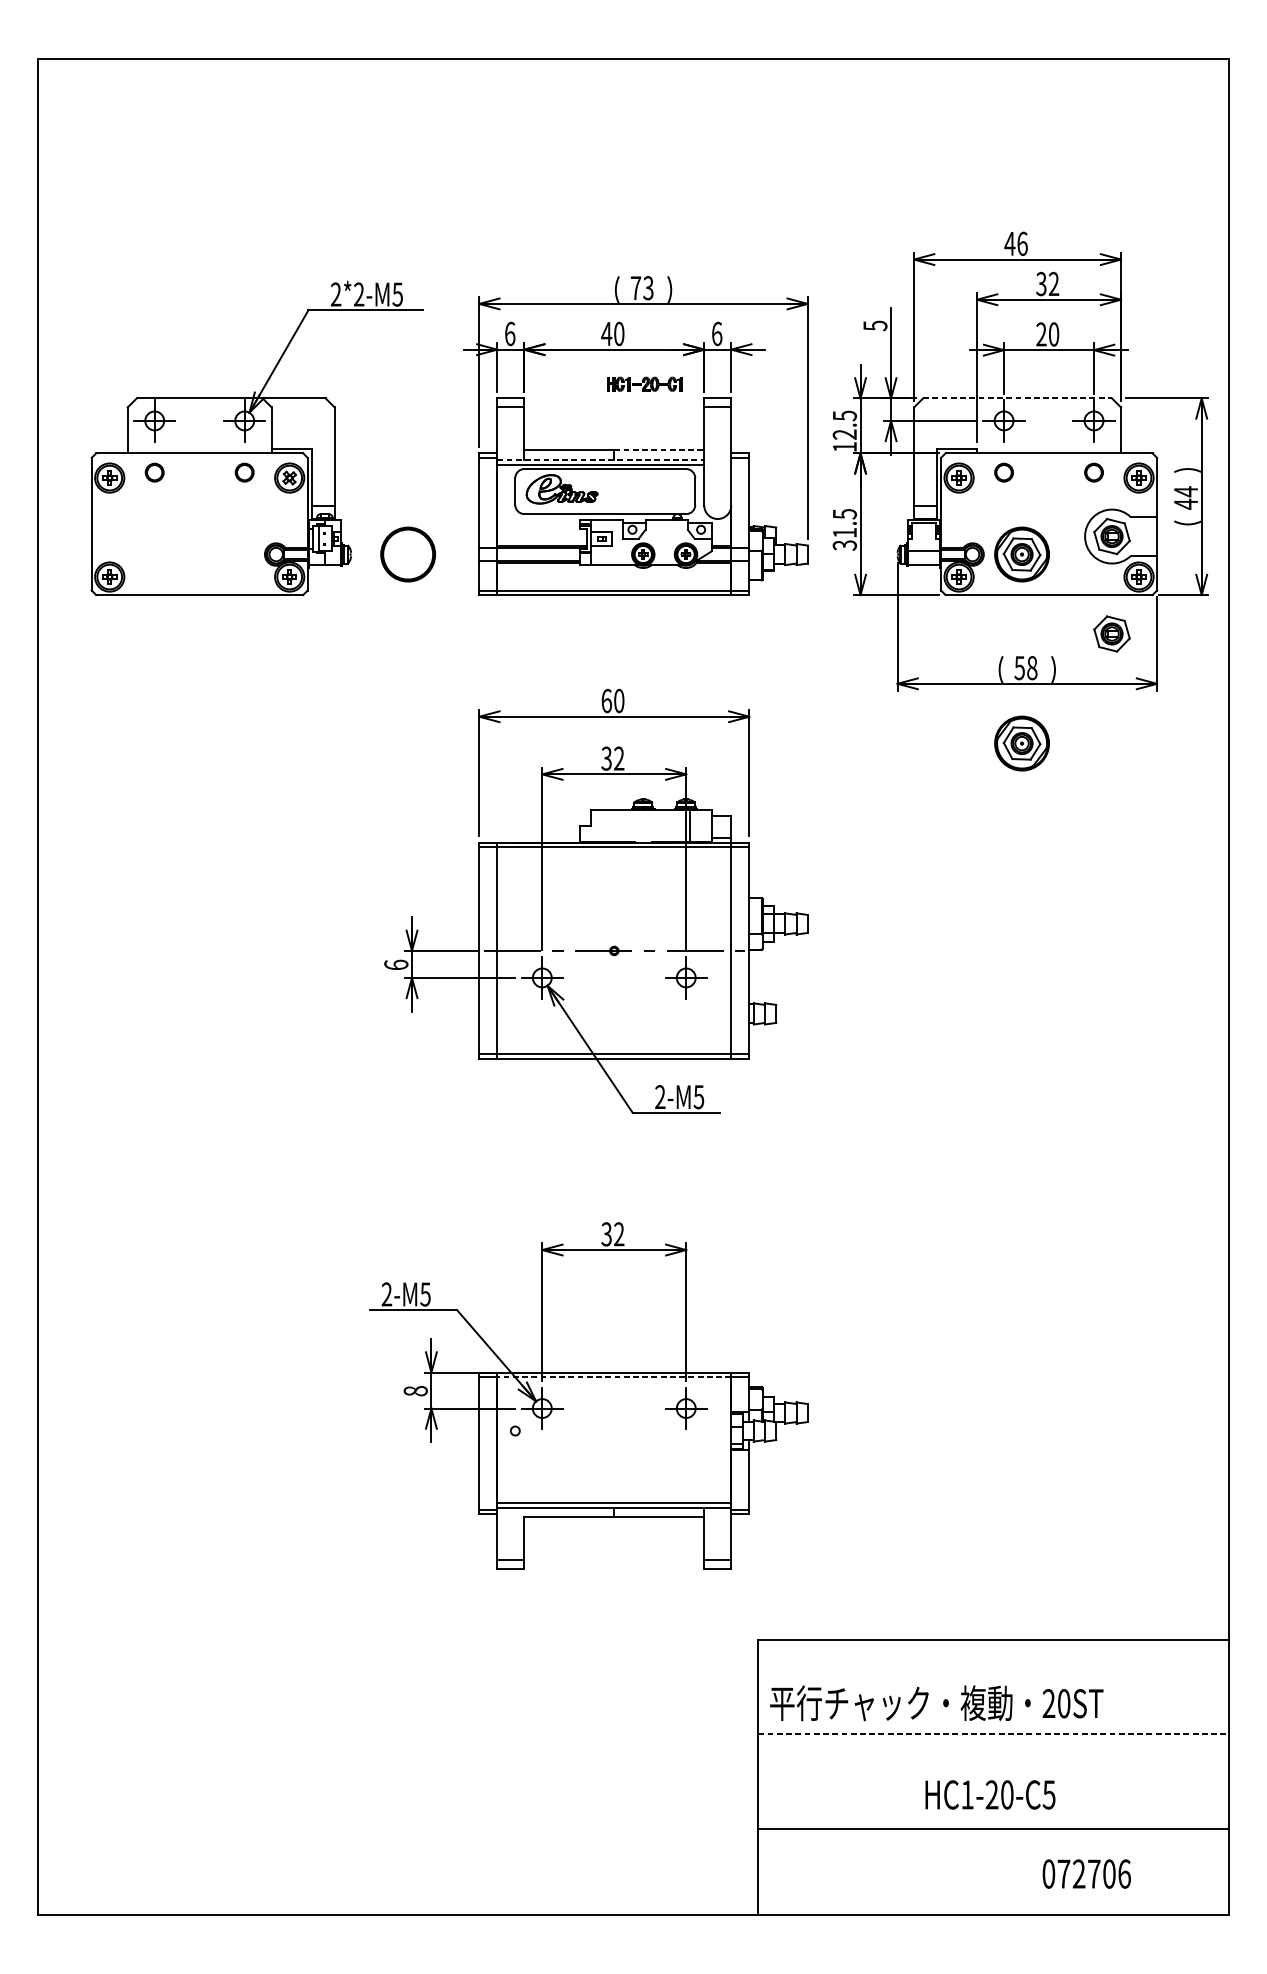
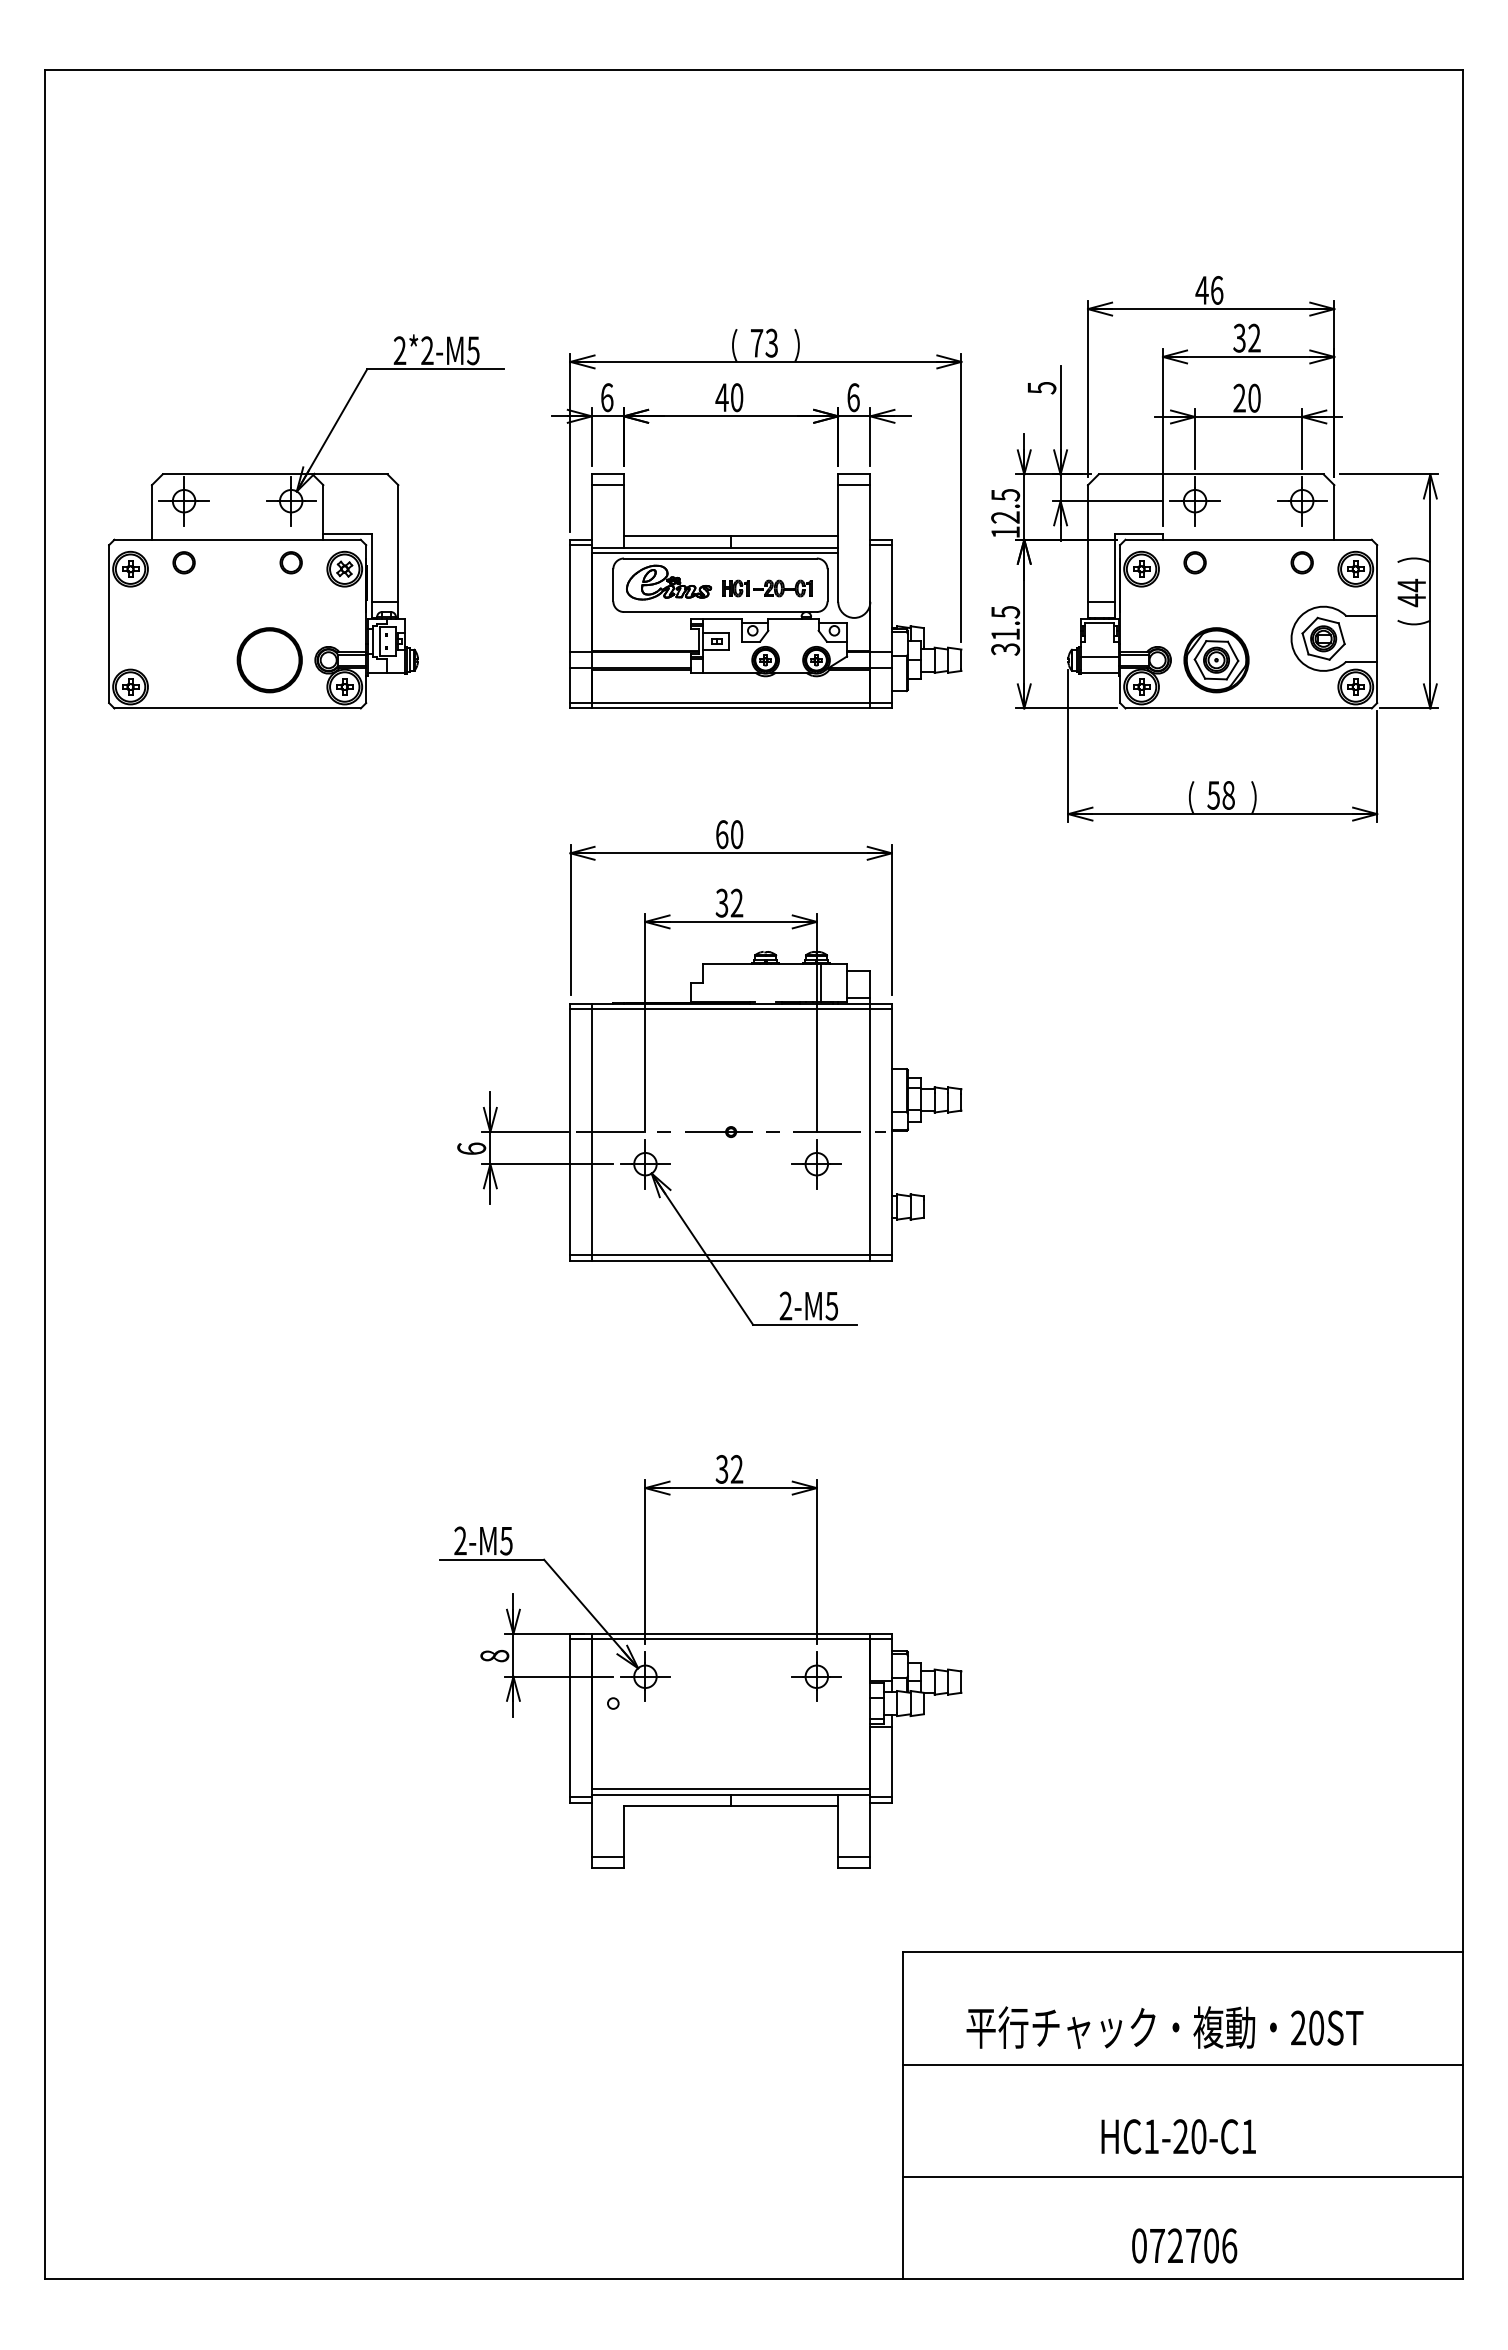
part: (644, 384) -> (767, 588), moved
line: (1017, 398) -> (1211, 474), dashed -> solid
line: (659, 450) -> (784, 536), dashed -> solid
line: (601, 459) -> (715, 547), dashed -> solid
part: (407, 554) -> (269, 660), moved
part: (1111, 633) -> (1323, 754), removed
part: (1022, 743) -> (1216, 885), removed
line: (613, 1377) -> (730, 1639), dashed -> solid
text: (936, 1703) -> (1164, 2027), moved
line: (994, 1734) -> (1183, 2064), dashed -> solid
text: (1048, 1794) -> (1248, 2136), HC1-20-C5 -> HC1-20-C1
text: (1086, 1873) -> (1184, 2245), moved

